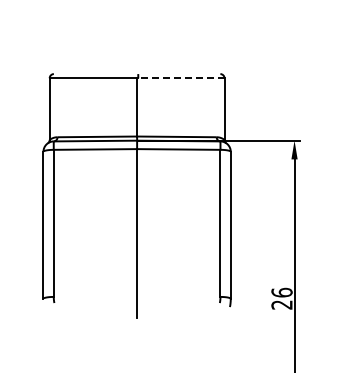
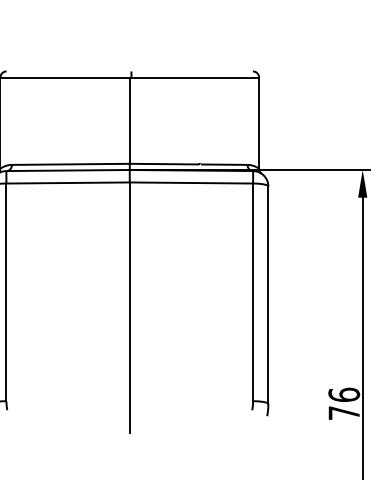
line: (180, 78) -> (193, 77), dashed -> solid
text: (281, 304) -> (343, 412), 26 -> 76

